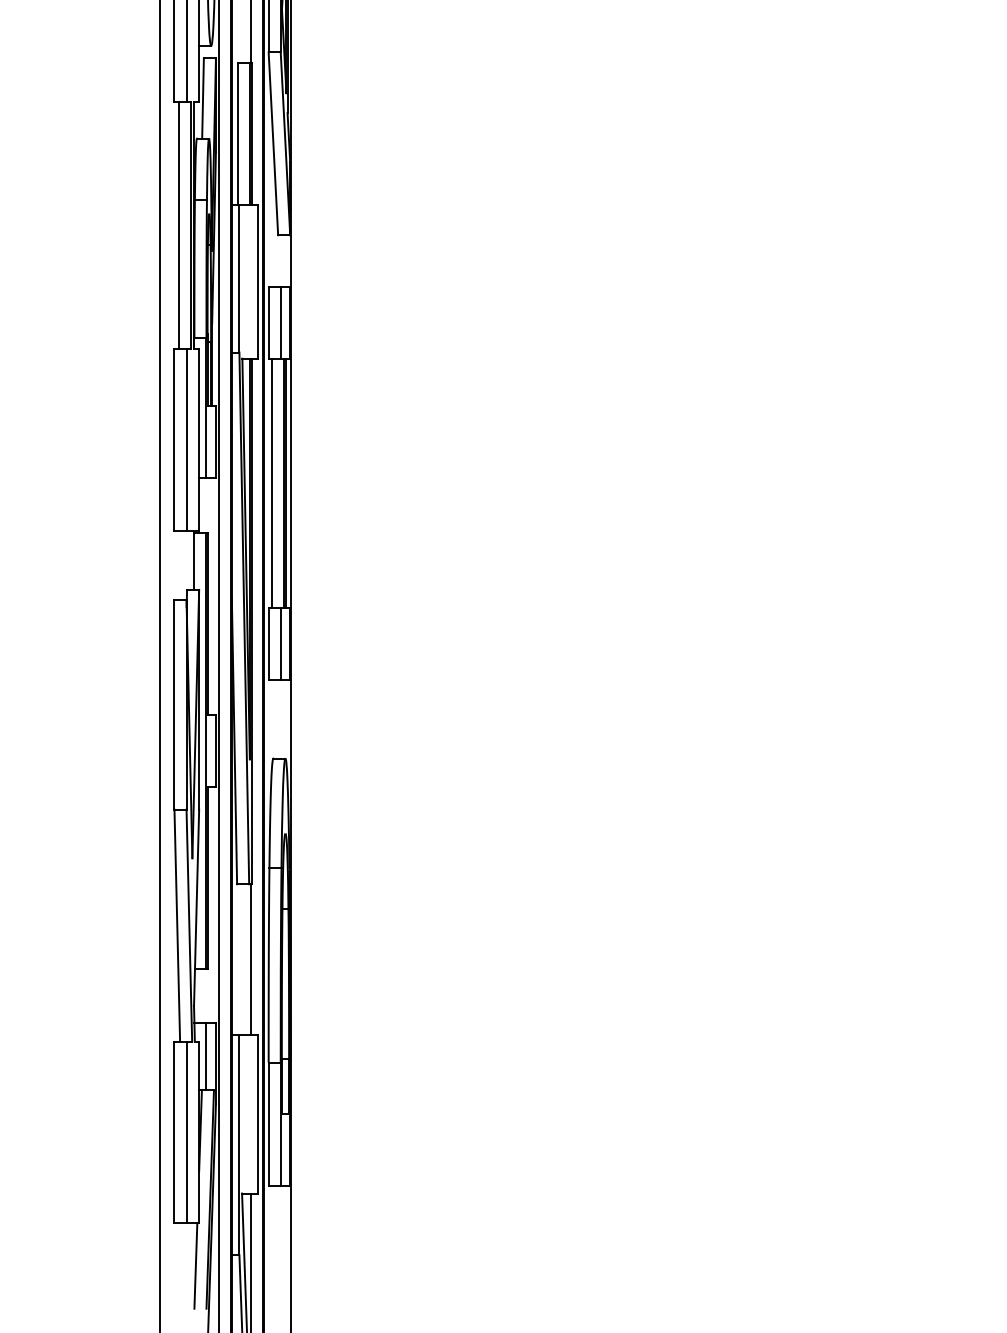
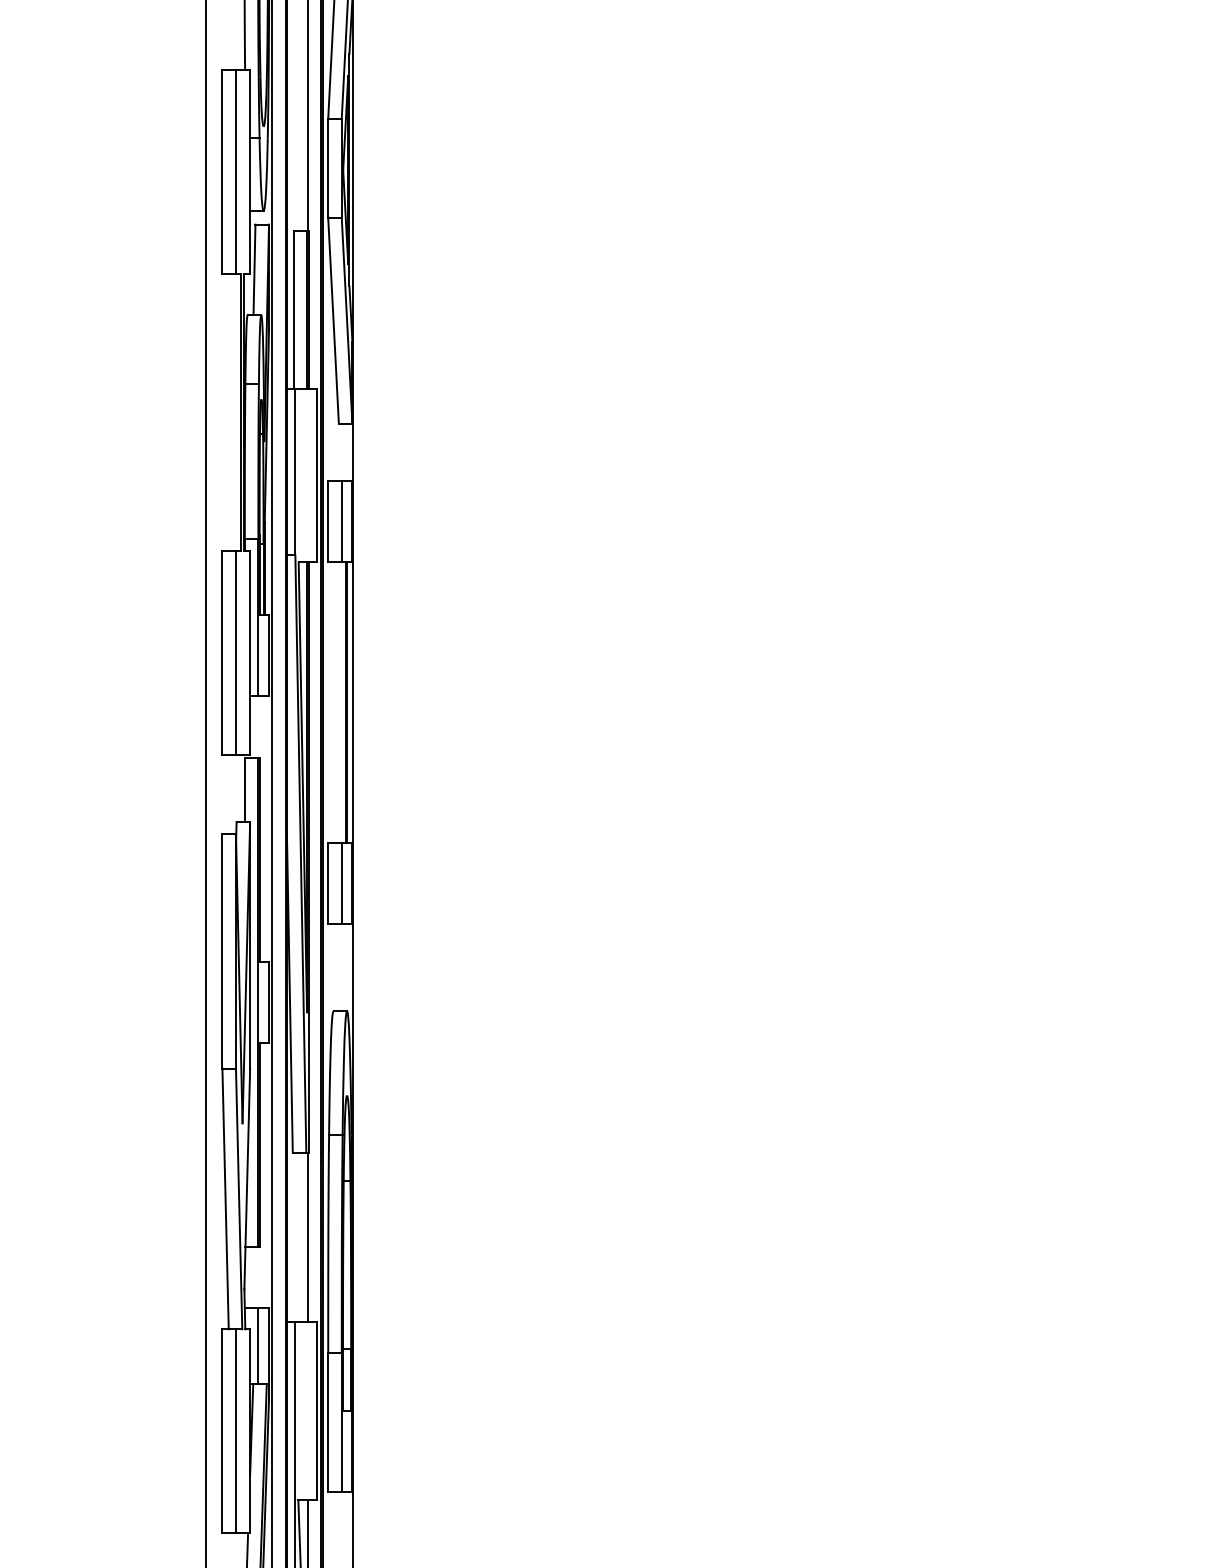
line: (178, 225) -> (227, 412), removed
line: (272, 483) -> (332, 702), removed

